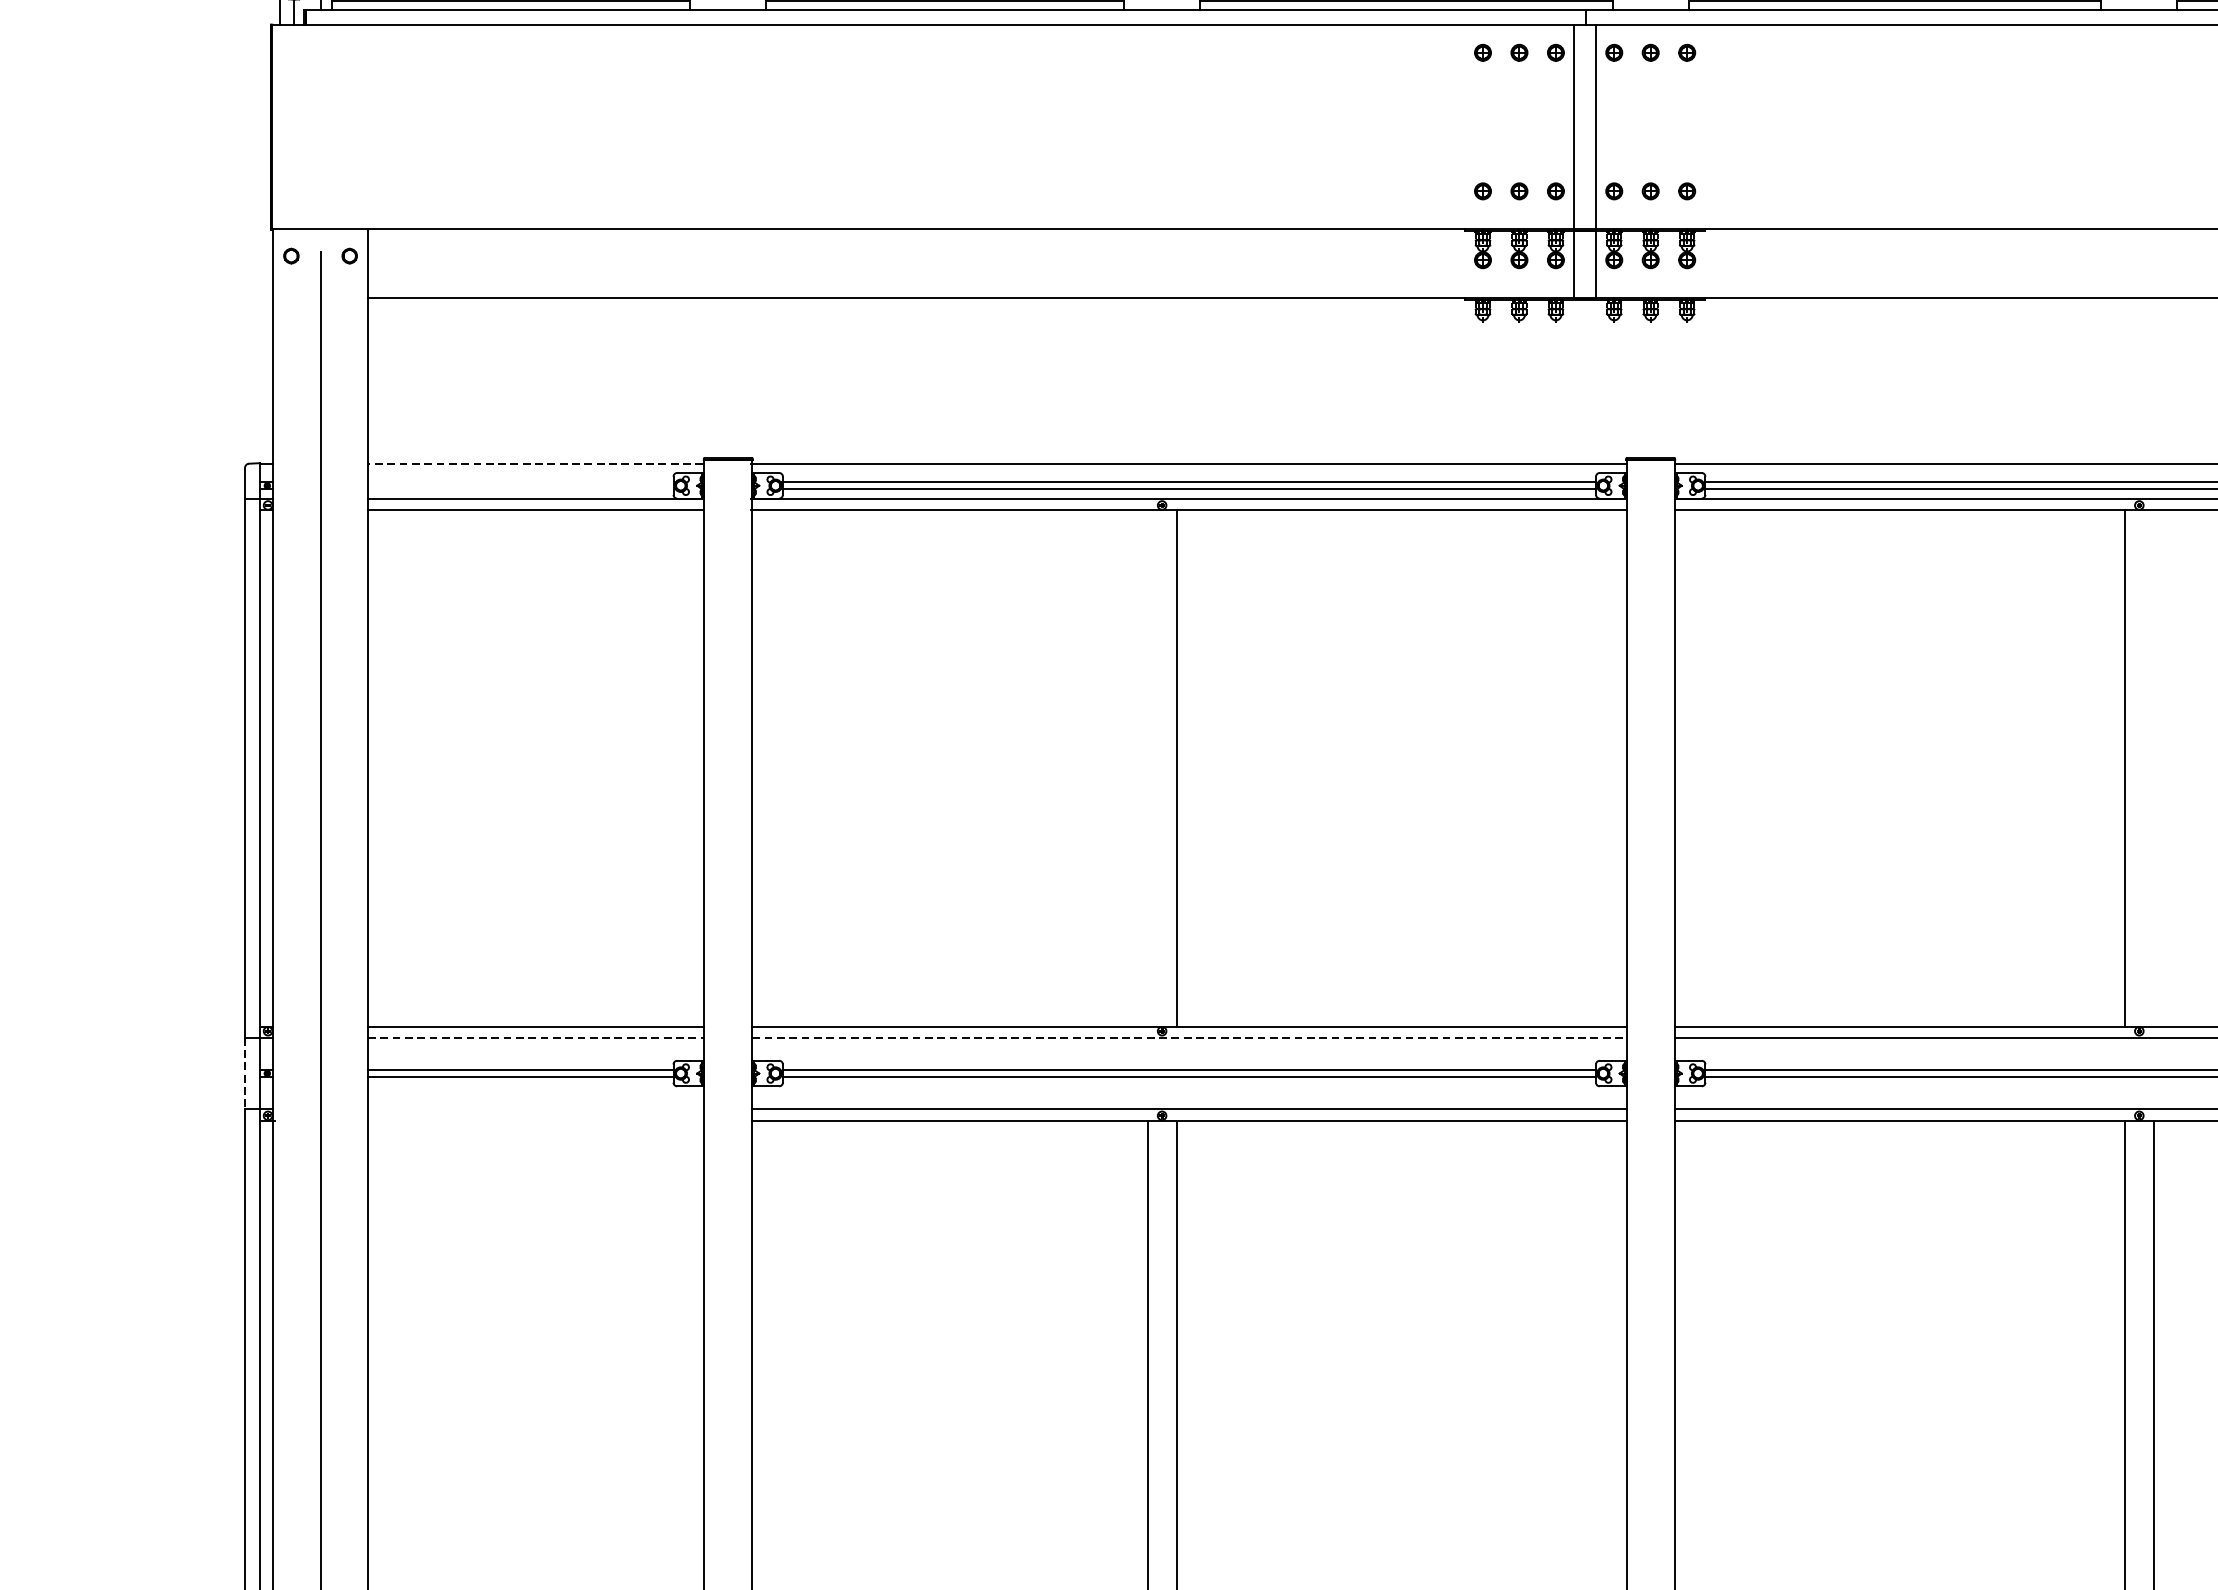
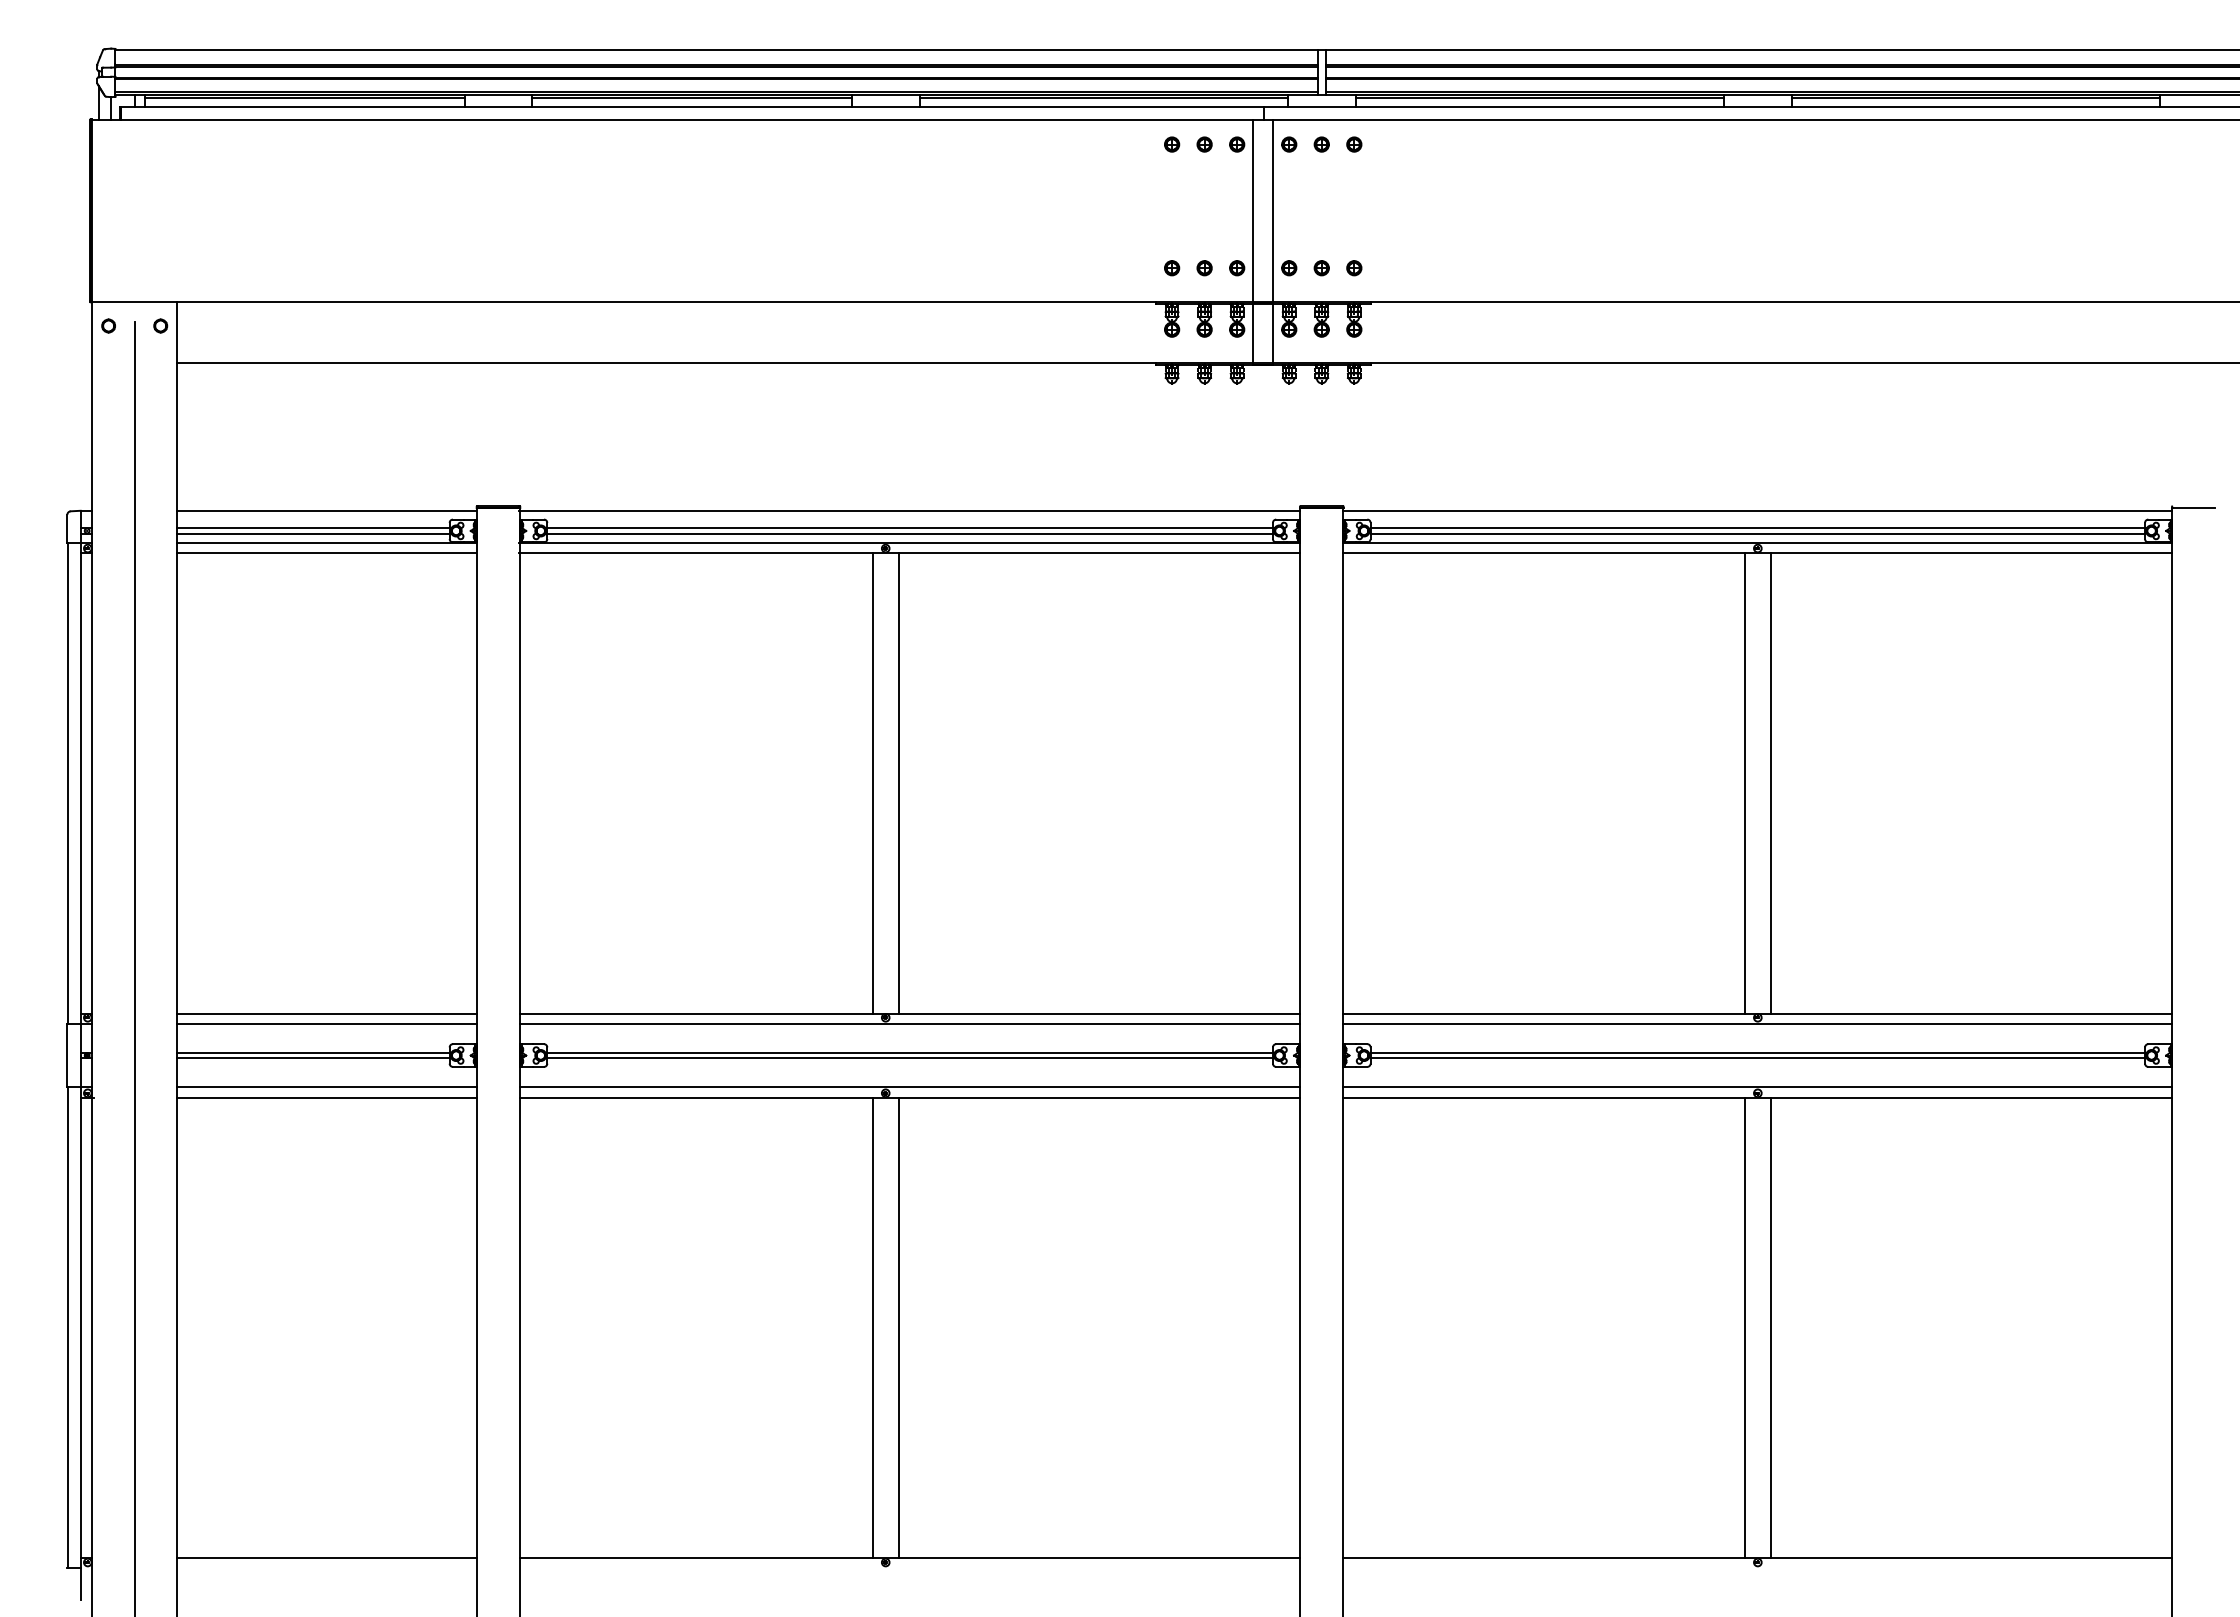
line: (535, 463) -> (326, 511), dashed -> solid
line: (519, 483) -> (312, 528), added
line: (519, 488) -> (312, 533), added
line: (1147, 767) -> (872, 782), added
line: (2153, 767) -> (1770, 782), added
line: (536, 1037) -> (327, 1023), dashed -> solid
line: (1189, 1037) -> (910, 1023), dashed -> solid
line: (245, 1073) -> (67, 1055), dashed -> solid
line: (535, 1109) -> (326, 1087), added
line: (535, 1120) -> (326, 1097), added

